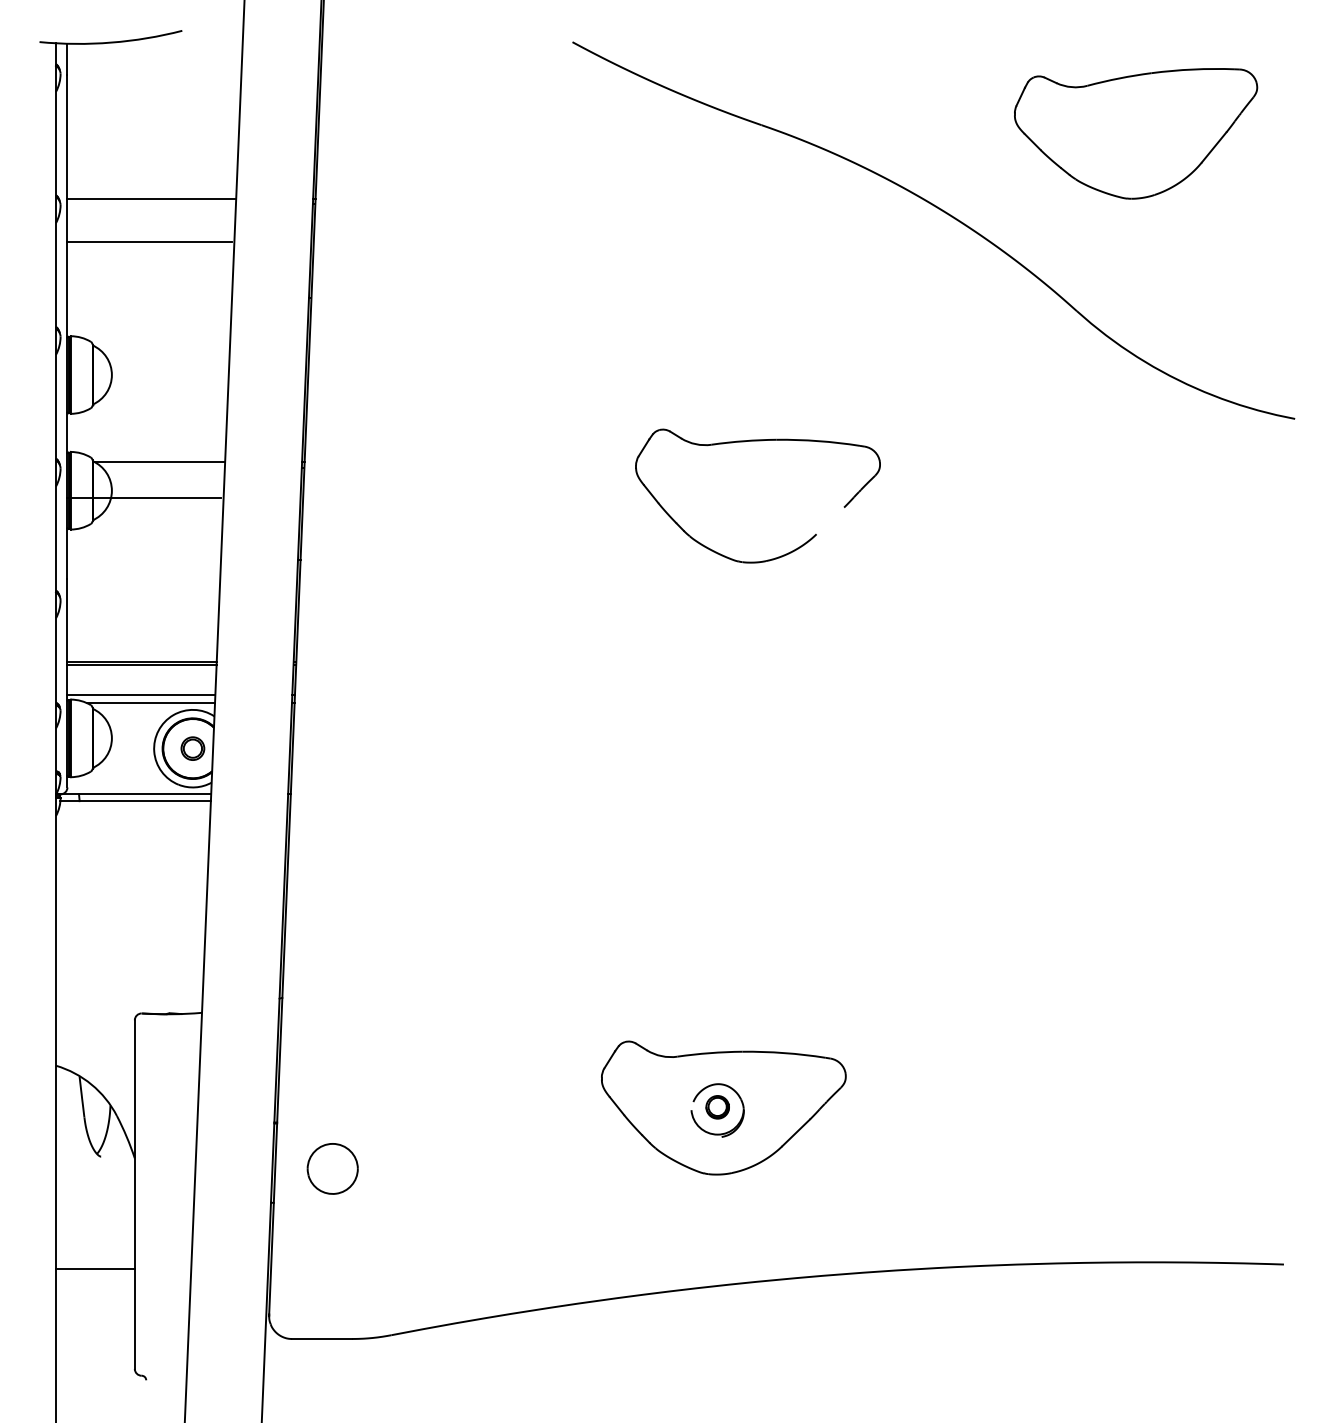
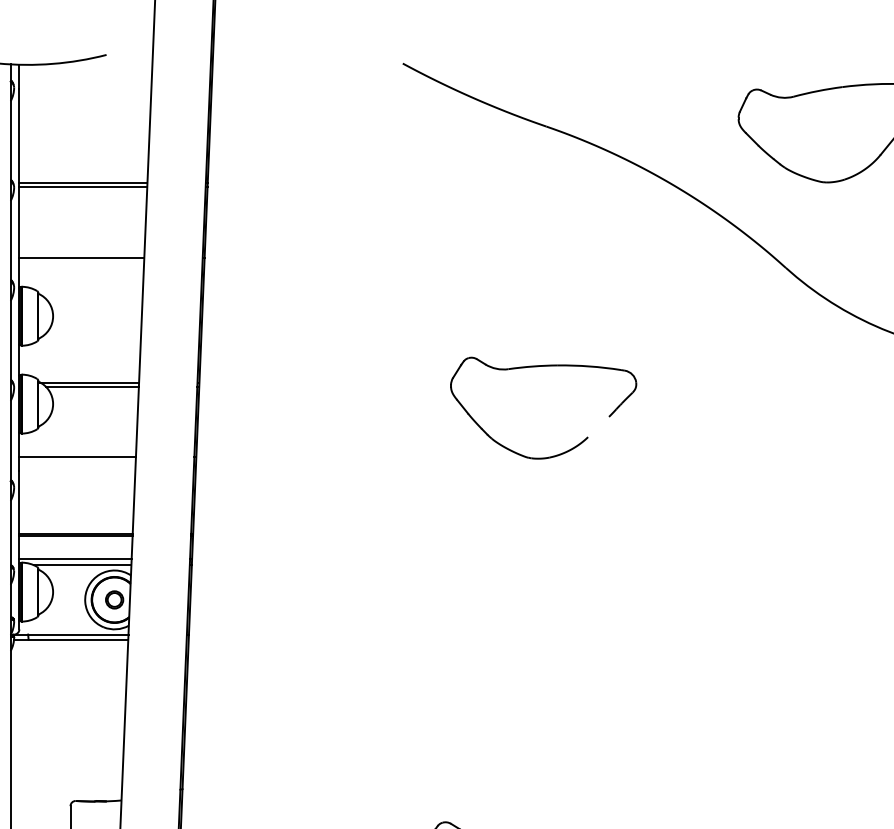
line: (151, 204) -> (83, 186), added
line: (149, 242) -> (81, 258), moved
line: (163, 468) -> (92, 387), added
line: (144, 498) -> (77, 457), moved

